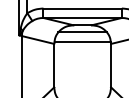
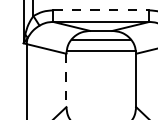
line: (83, 8) -> (102, 10), solid -> dashed
line: (54, 65) -> (66, 80), solid -> dashed

